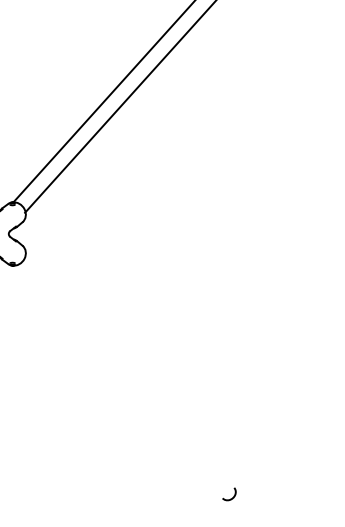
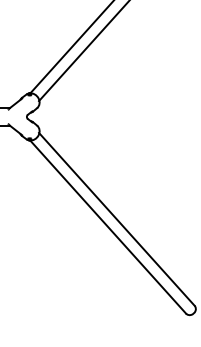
line: (129, 371) -> (116, 219), added
line: (117, 381) -> (107, 226), added

